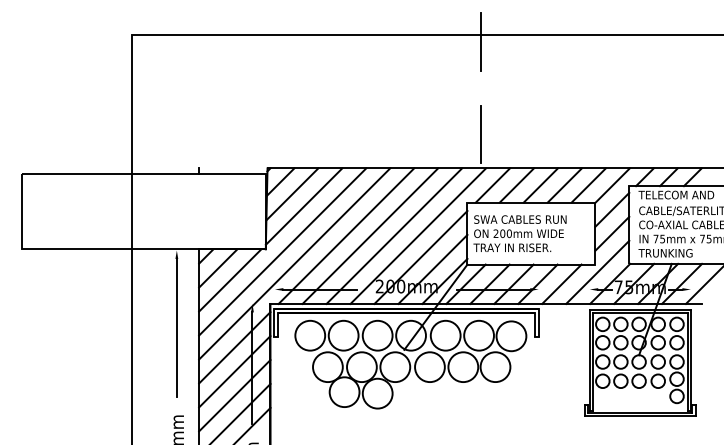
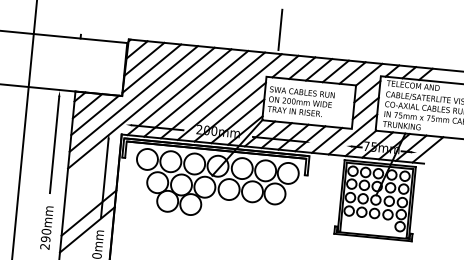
line: (234, 347) -> (93, 162), removed
line: (234, 371) -> (92, 179), removed
line: (234, 395) -> (90, 196), removed

